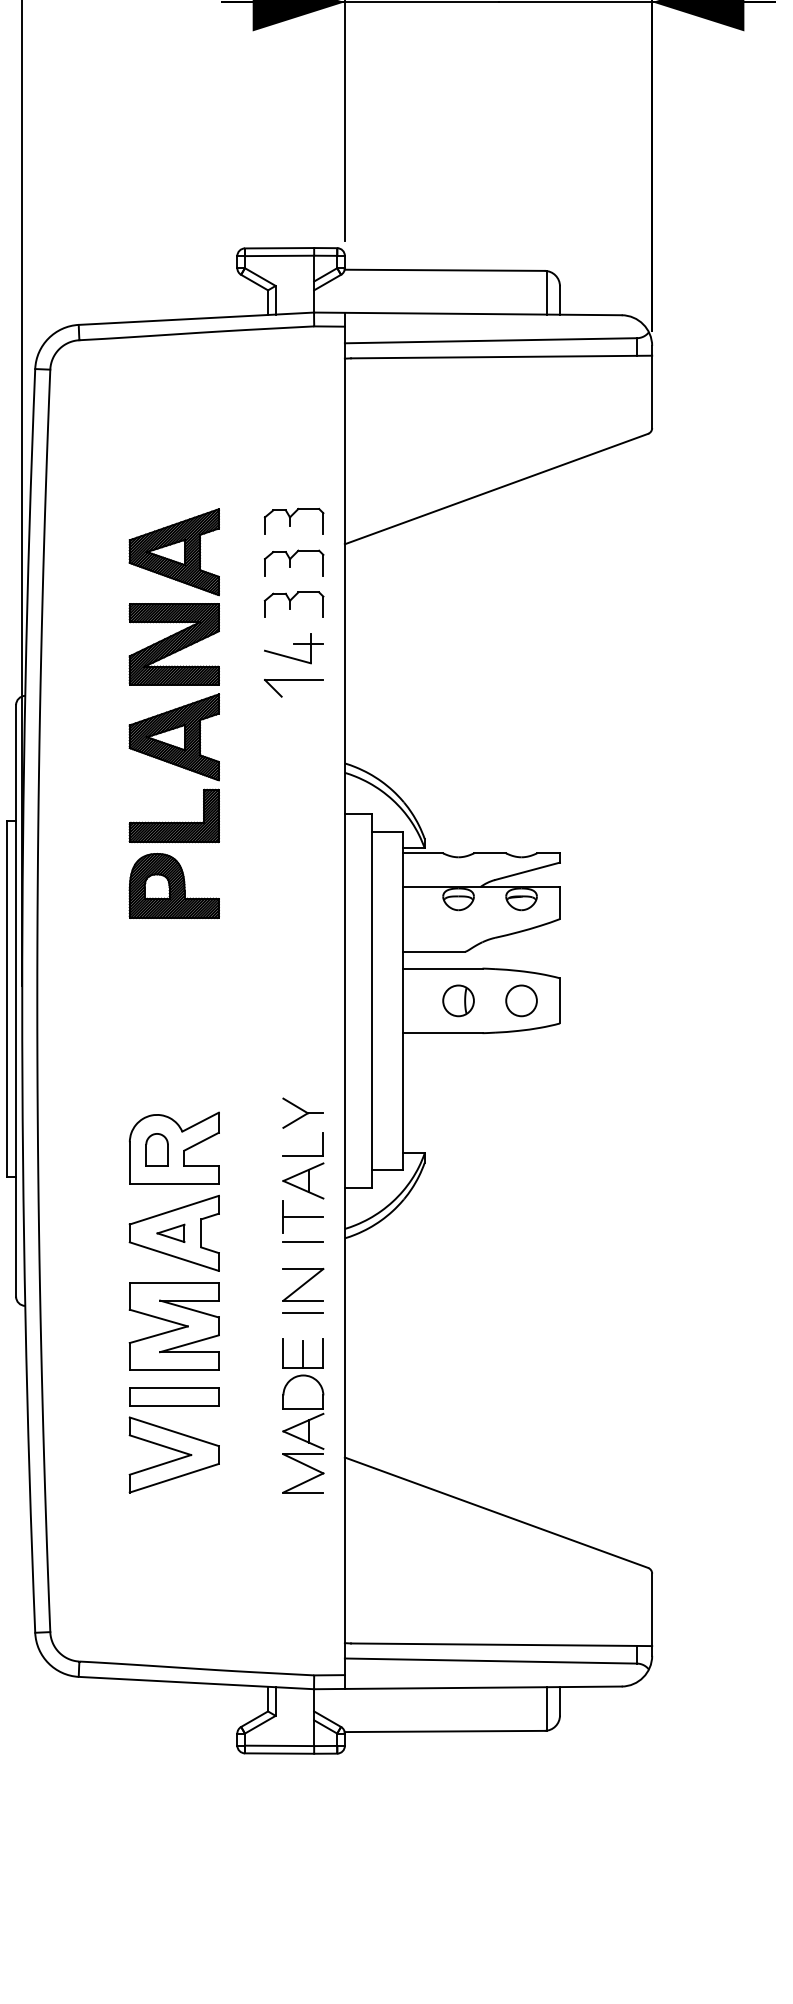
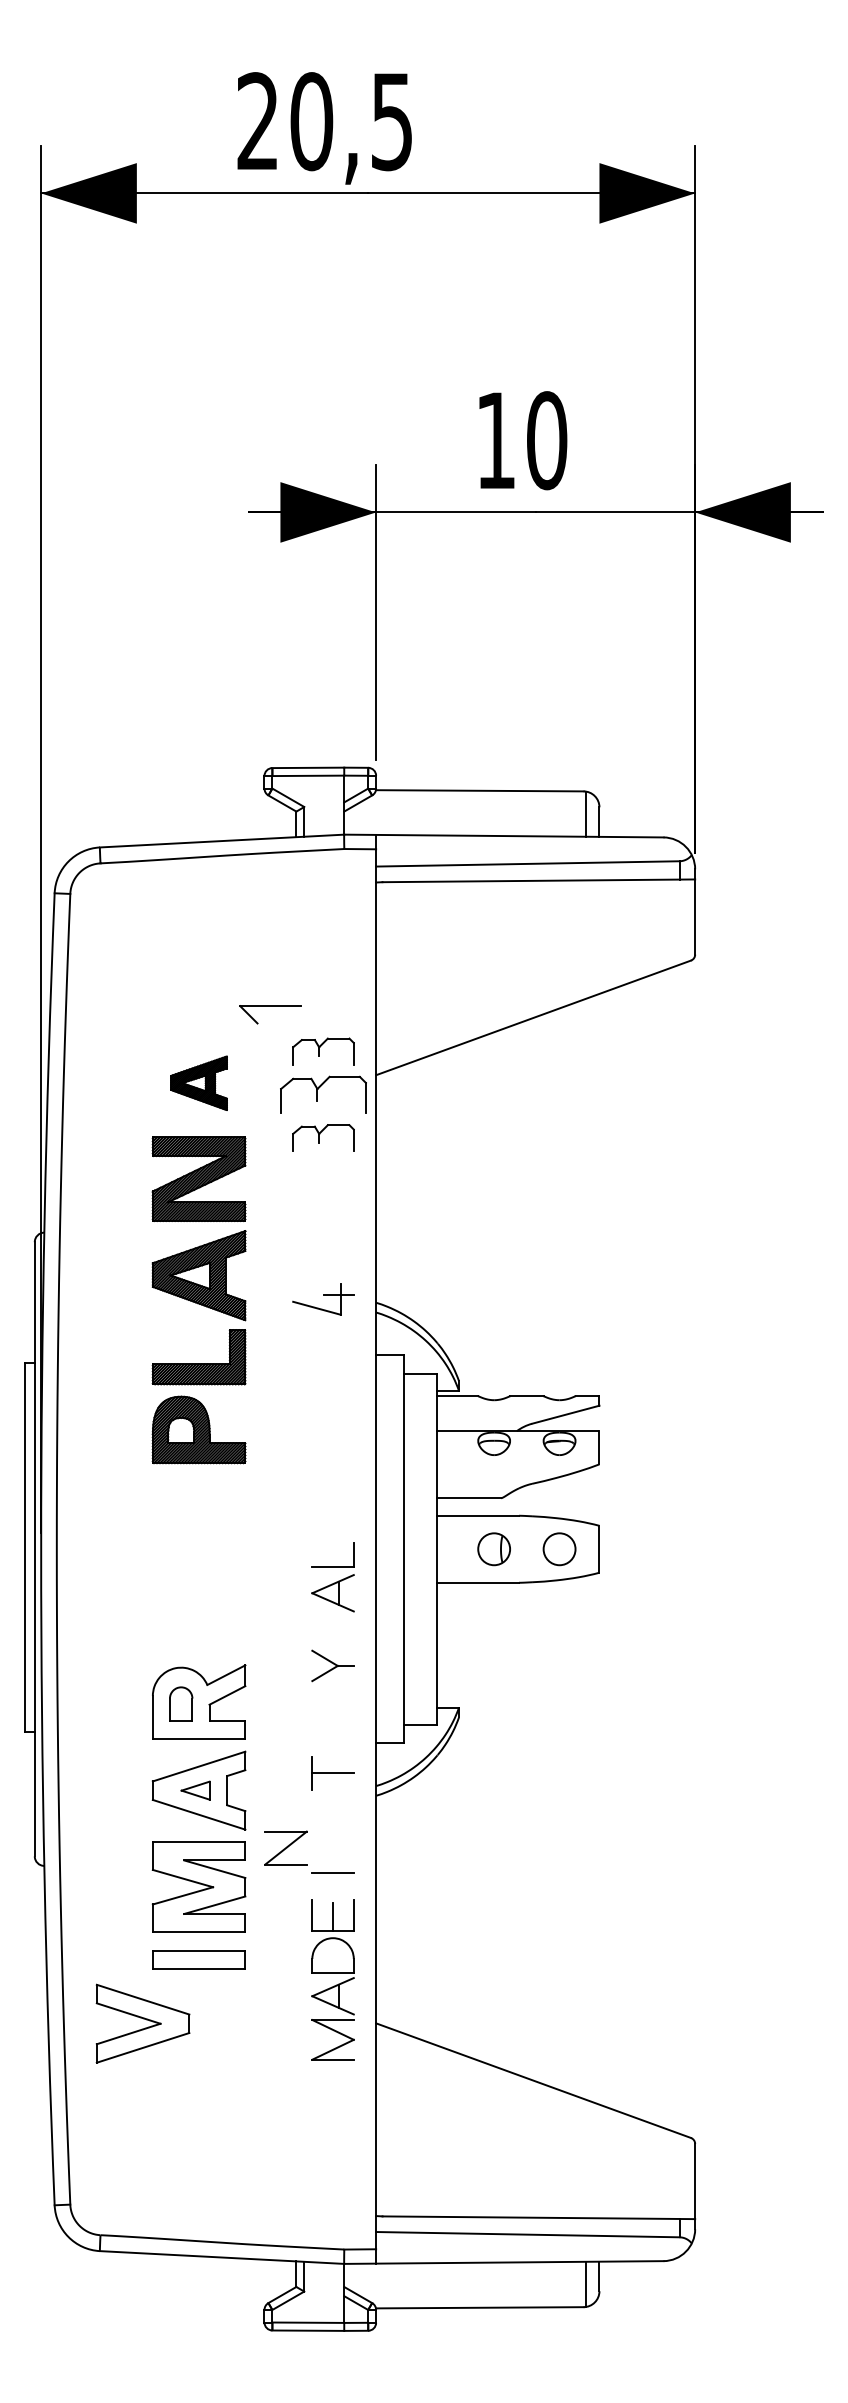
part: (173, 551) -> (198, 1082), size x0.6
part: (294, 562) -> (323, 1094), size x1.4
part: (294, 648) -> (323, 1299), moved
part: (294, 680) -> (270, 1006), moved
part: (302, 1165) -> (332, 1577), moved
line: (302, 1241) -> (332, 1799), removed
part: (302, 1284) -> (285, 1847), moved
part: (173, 1454) -> (142, 2023), moved

